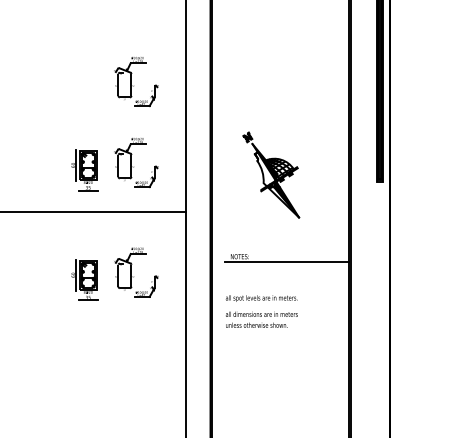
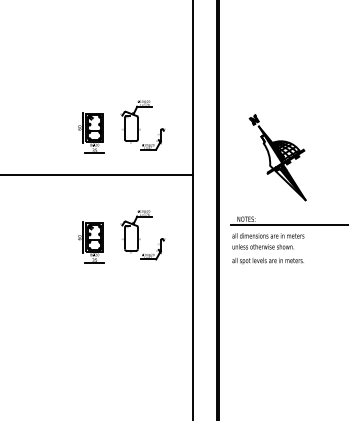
part: (136, 81) -> (143, 44), removed
part: (271, 174) -> (278, 157), moved
text: (261, 319) -> (268, 241), moved

